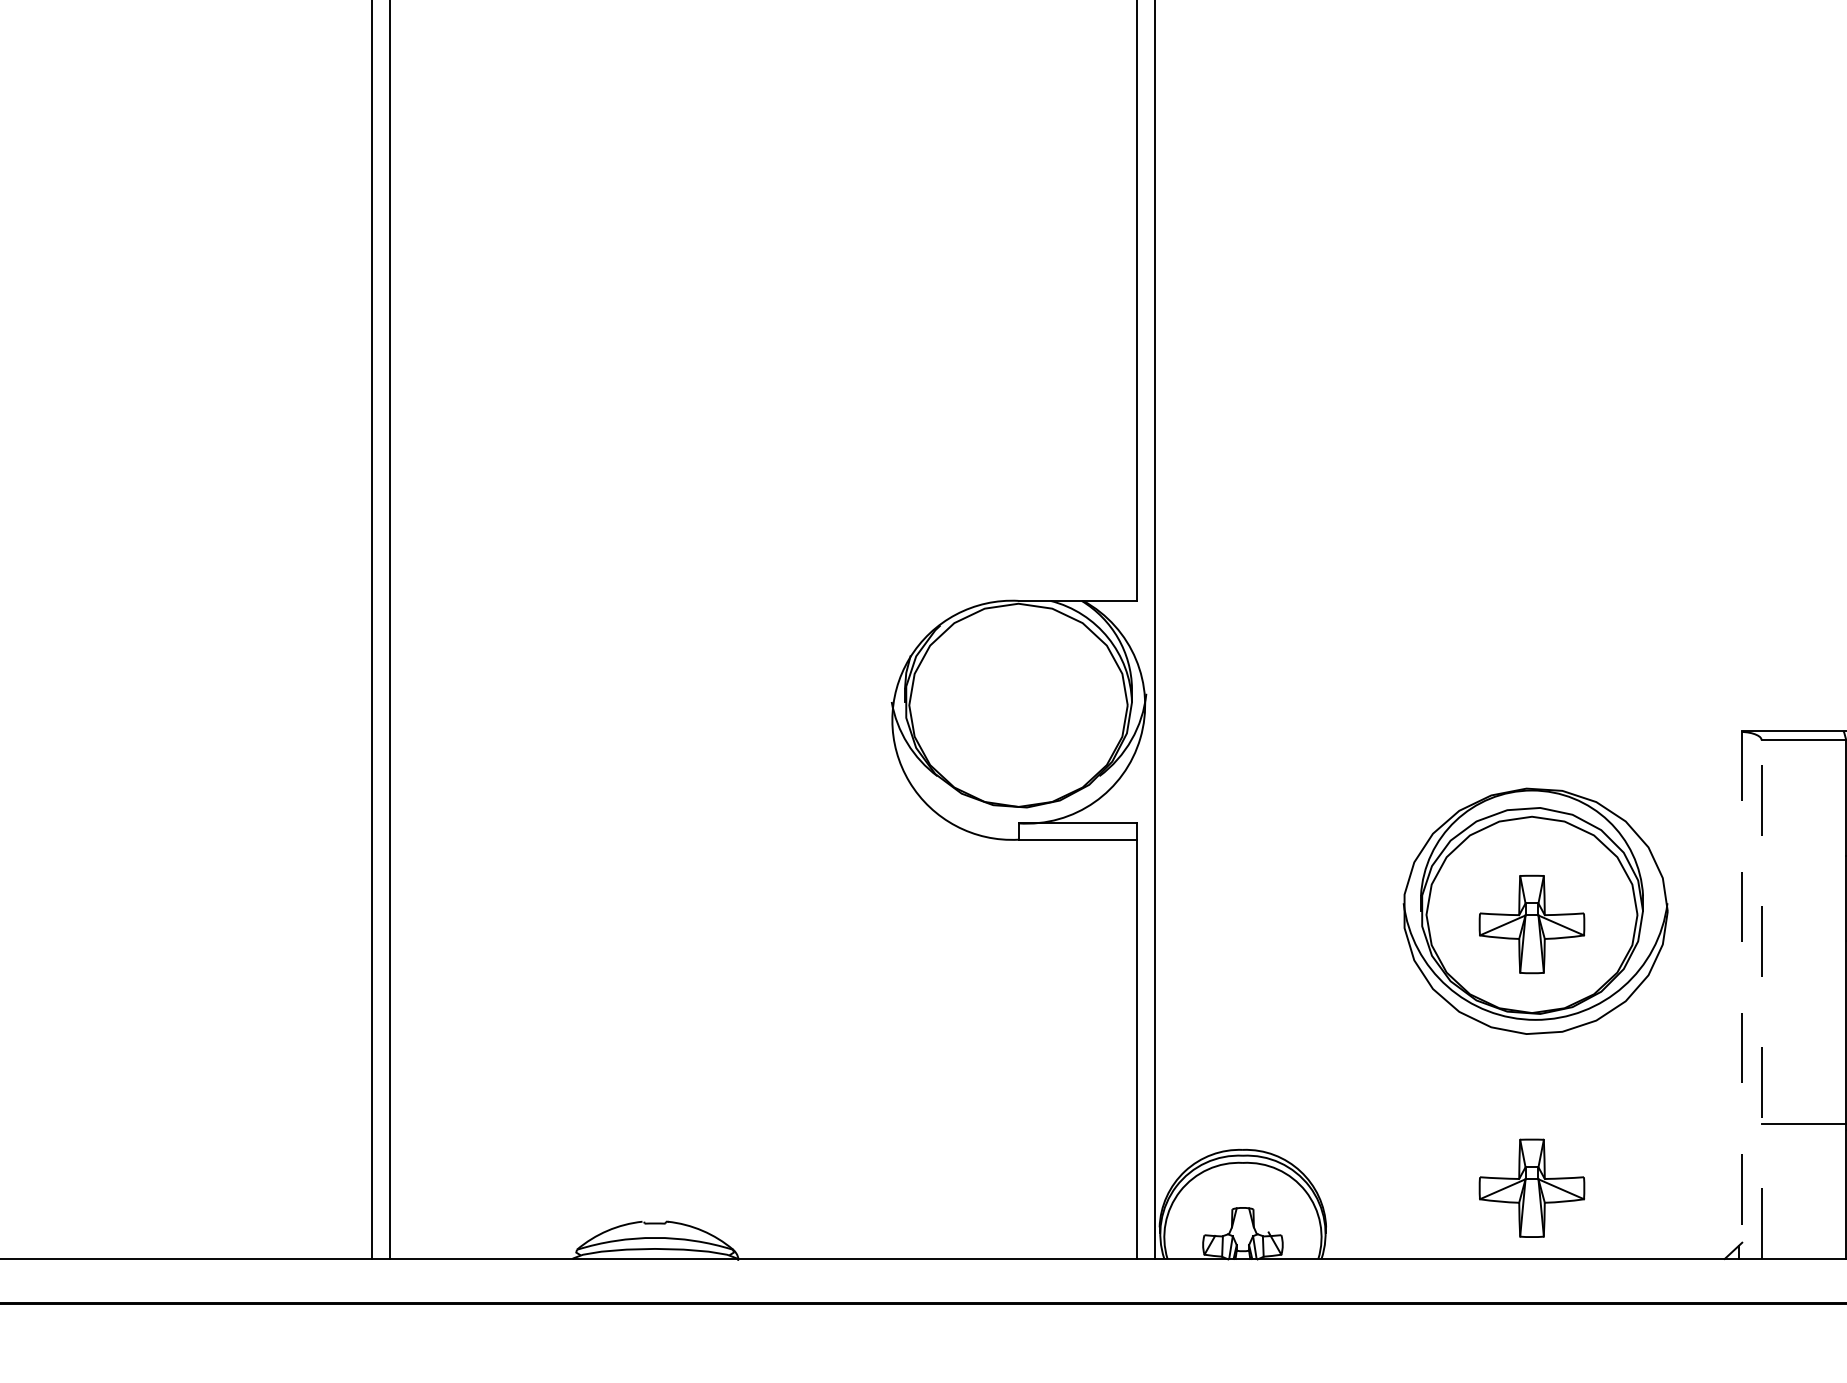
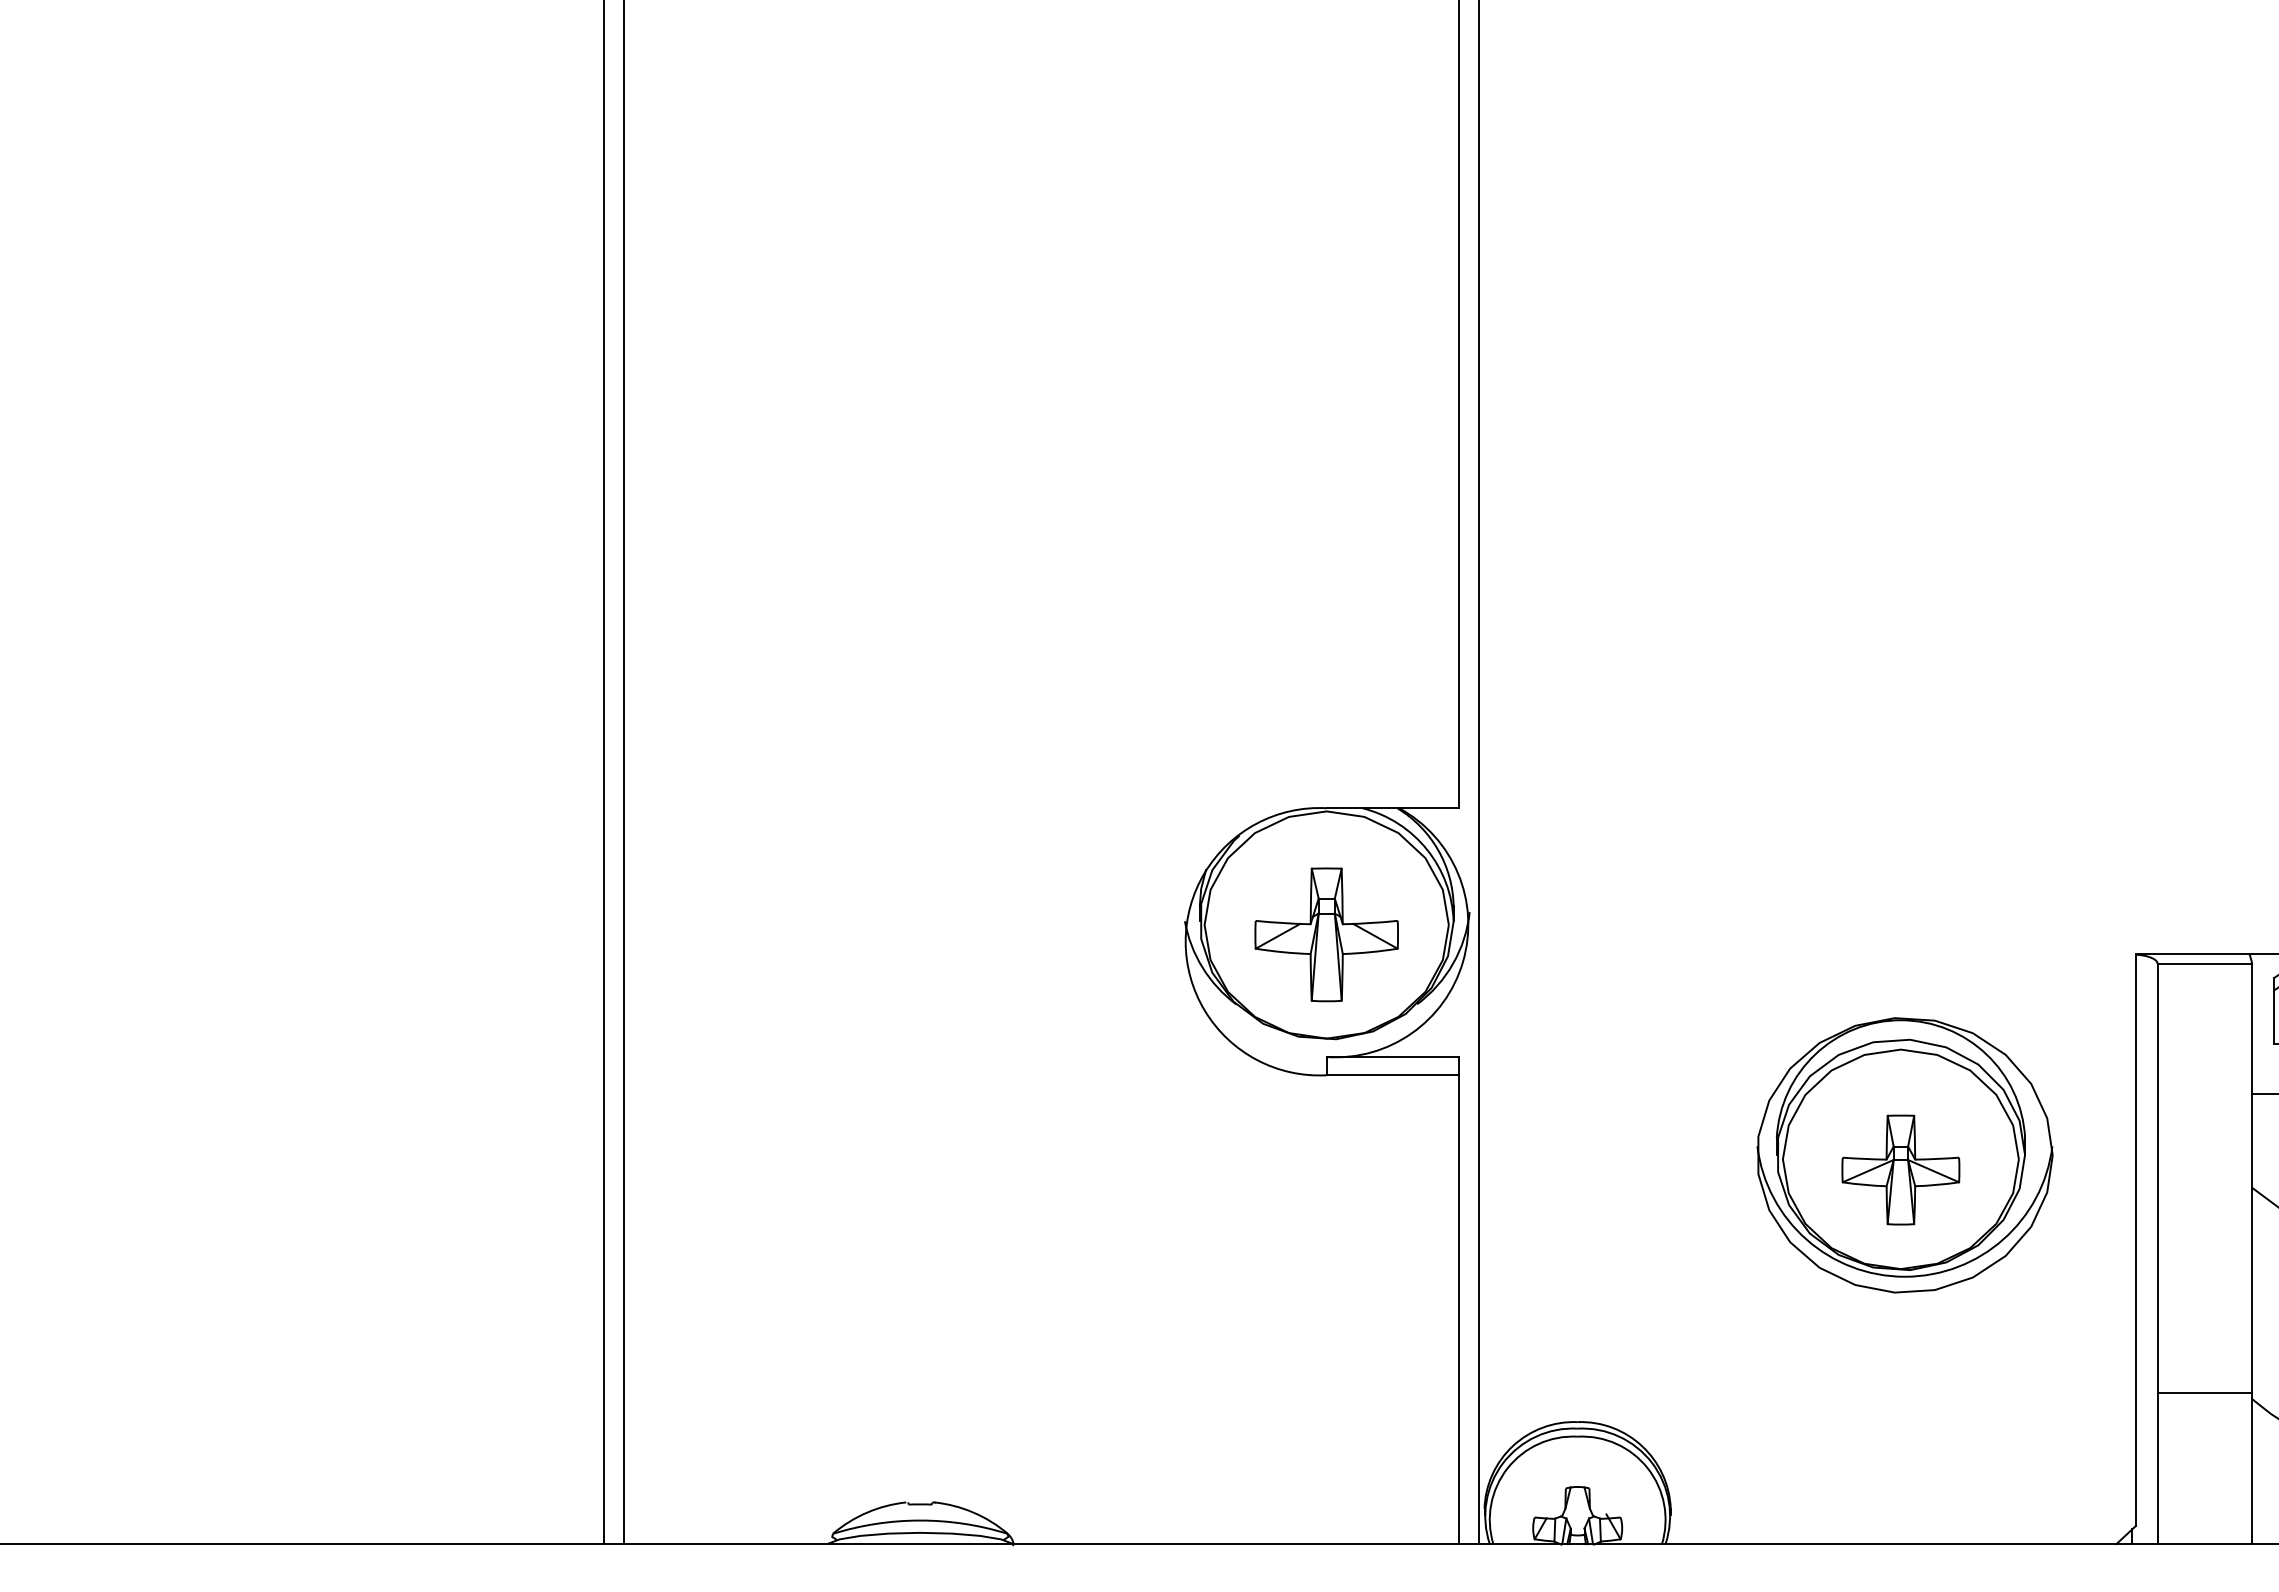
part: (1018, 713) -> (1326, 934), added
line: (1741, 987) -> (2135, 1240), dashed -> solid
line: (1761, 999) -> (2157, 1253), dashed -> solid
part: (1531, 1187) -> (1900, 1464), removed

